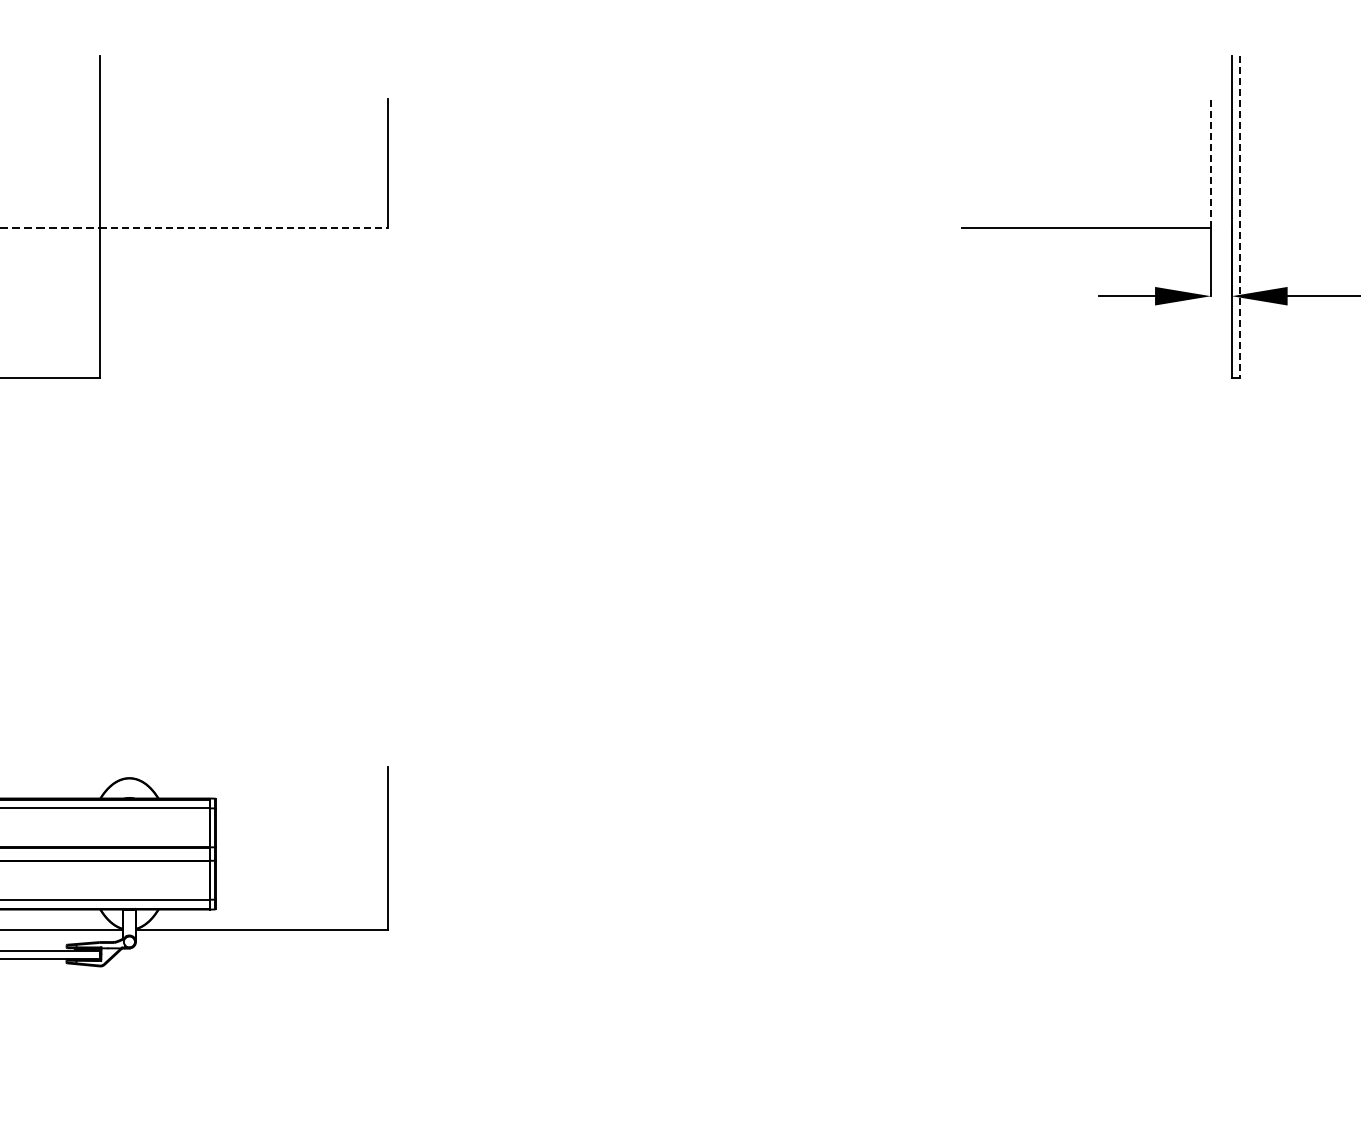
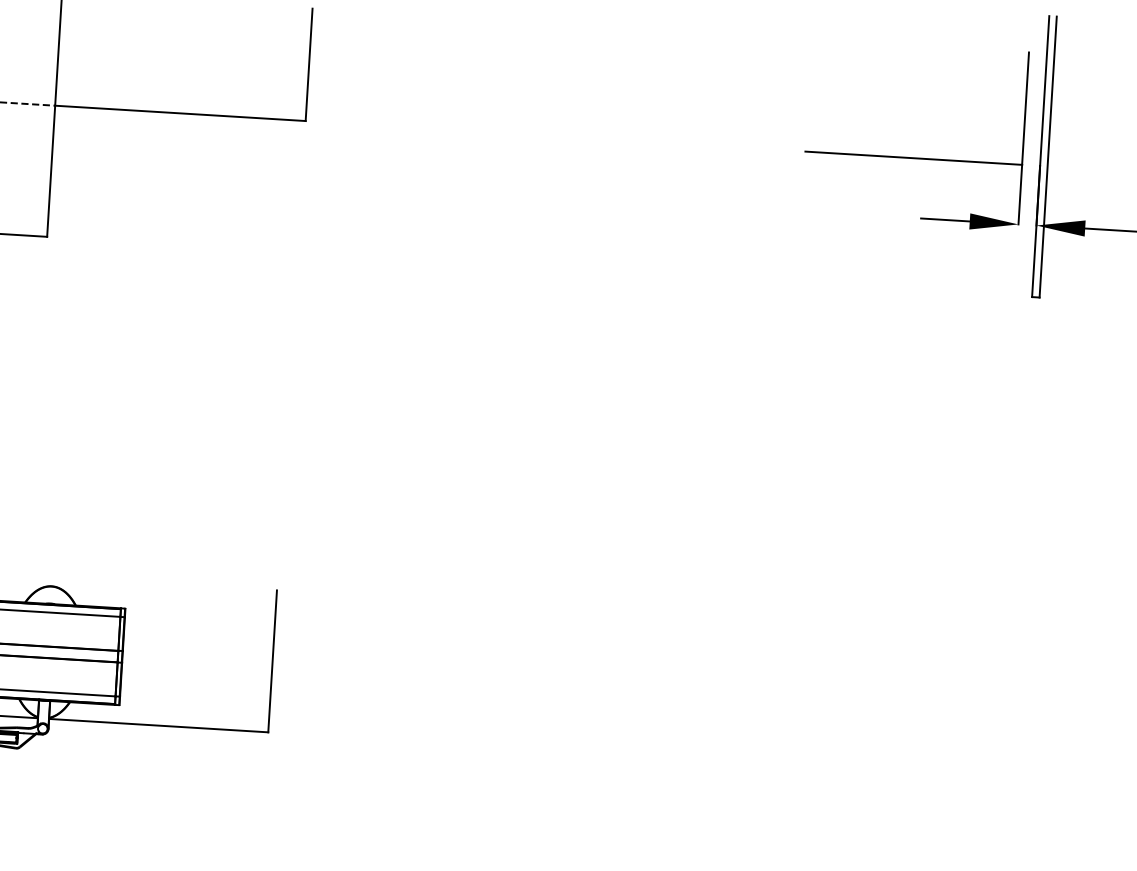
line: (1210, 163) -> (1025, 108), dashed -> solid
line: (1240, 217) -> (1048, 157), dashed -> solid
line: (243, 227) -> (180, 113), dashed -> solid

